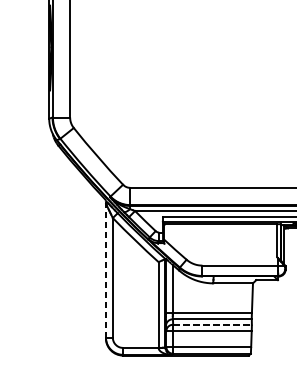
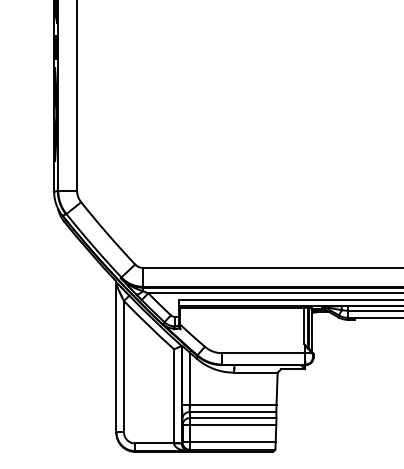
line: (106, 269) -> (116, 357), dashed -> solid
line: (212, 325) -> (233, 418), dashed -> solid

